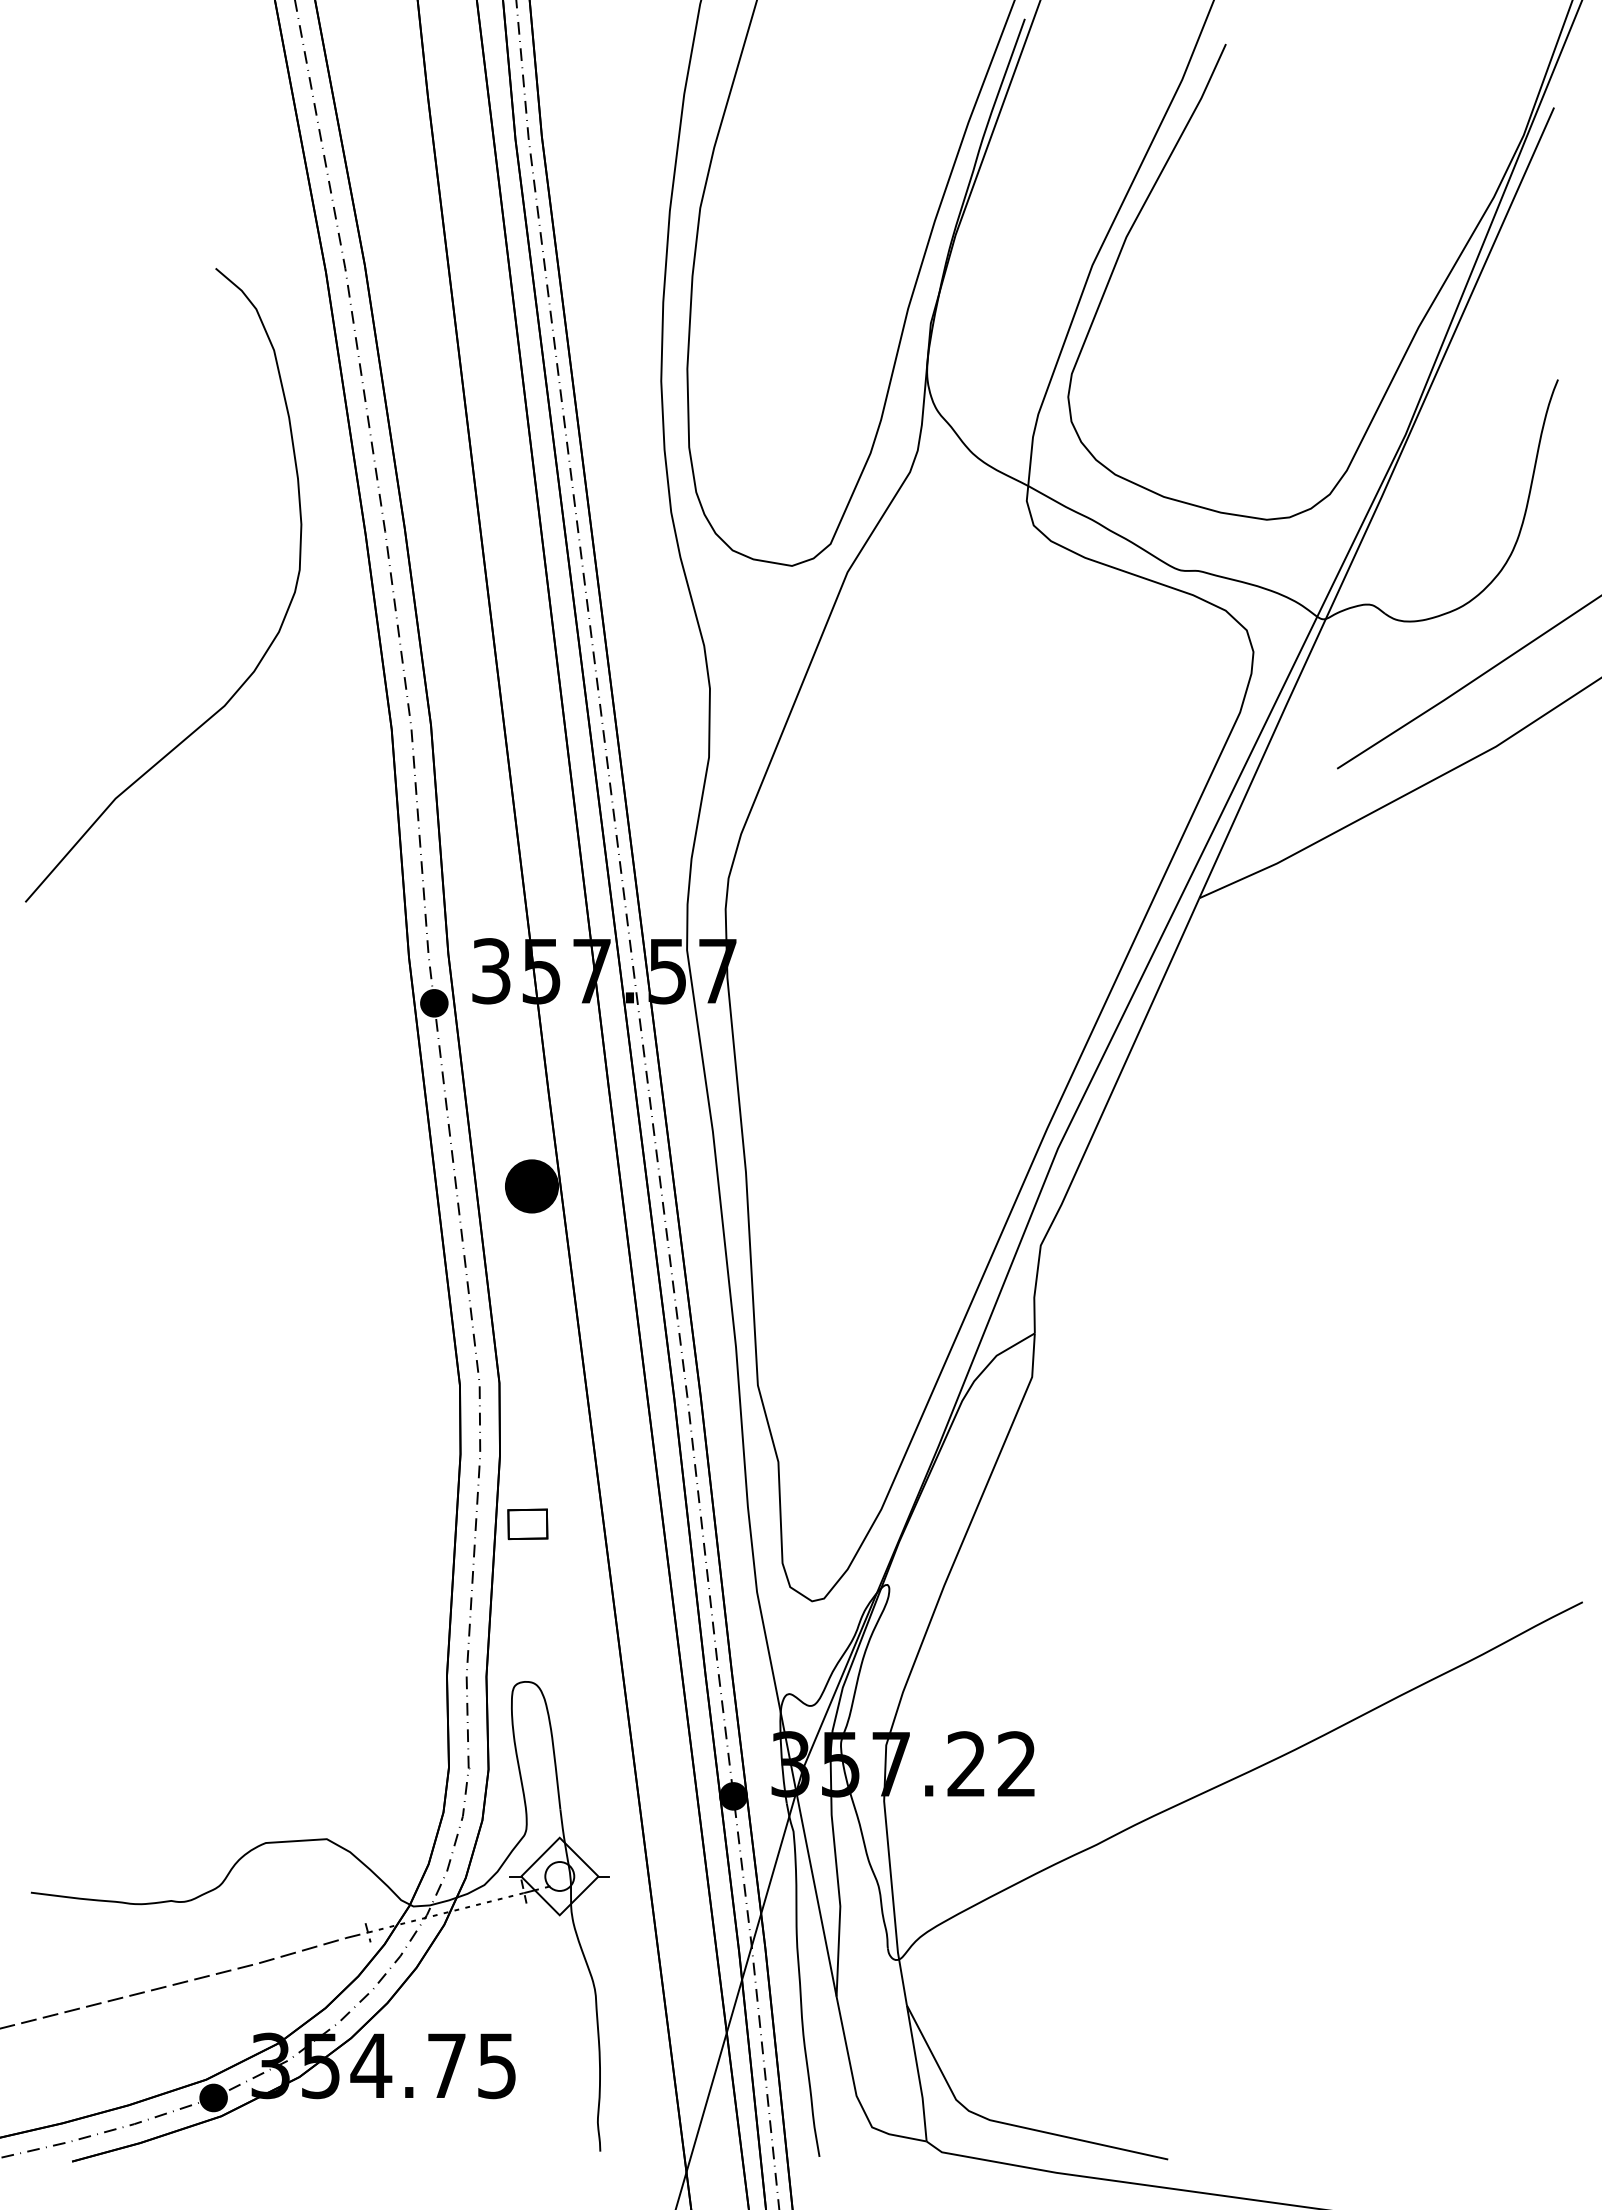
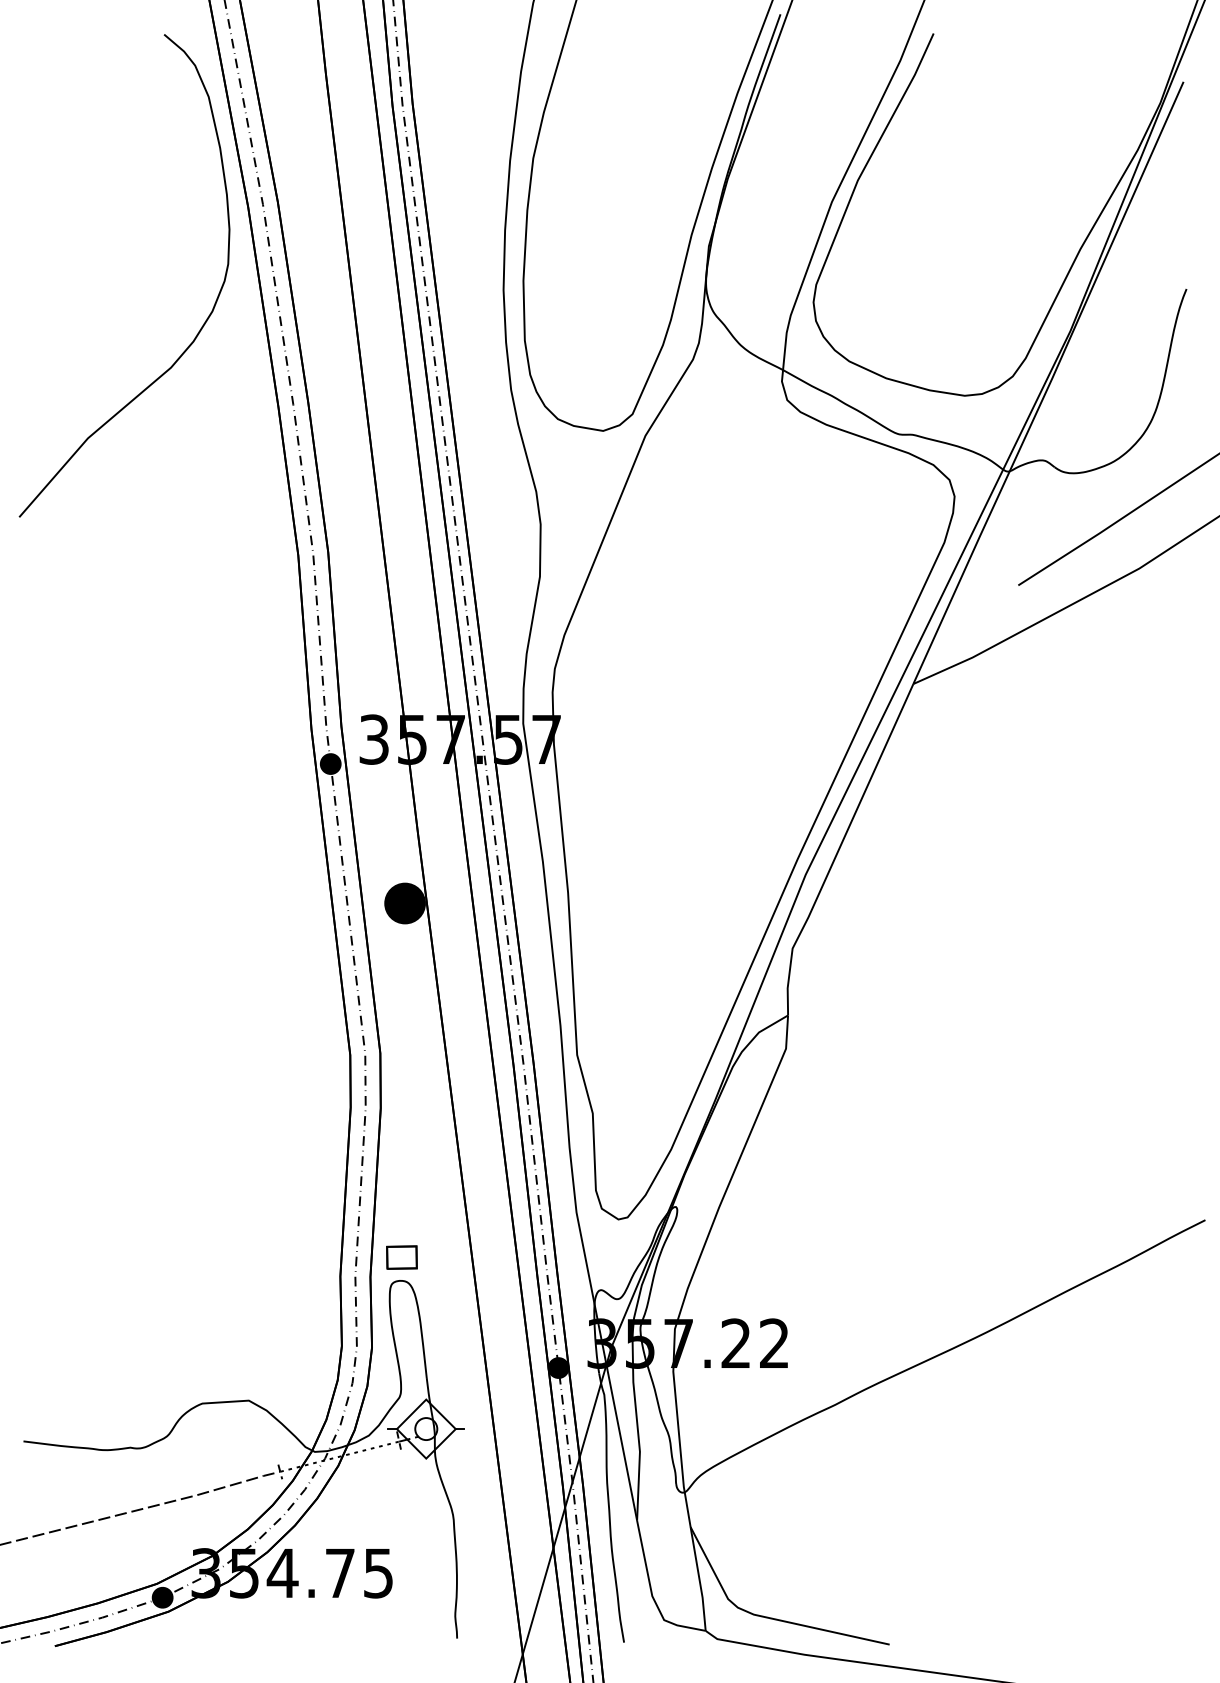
curve: (266, 649) -> (202, 324), moved
part: (527, 1524) -> (401, 1257), moved

